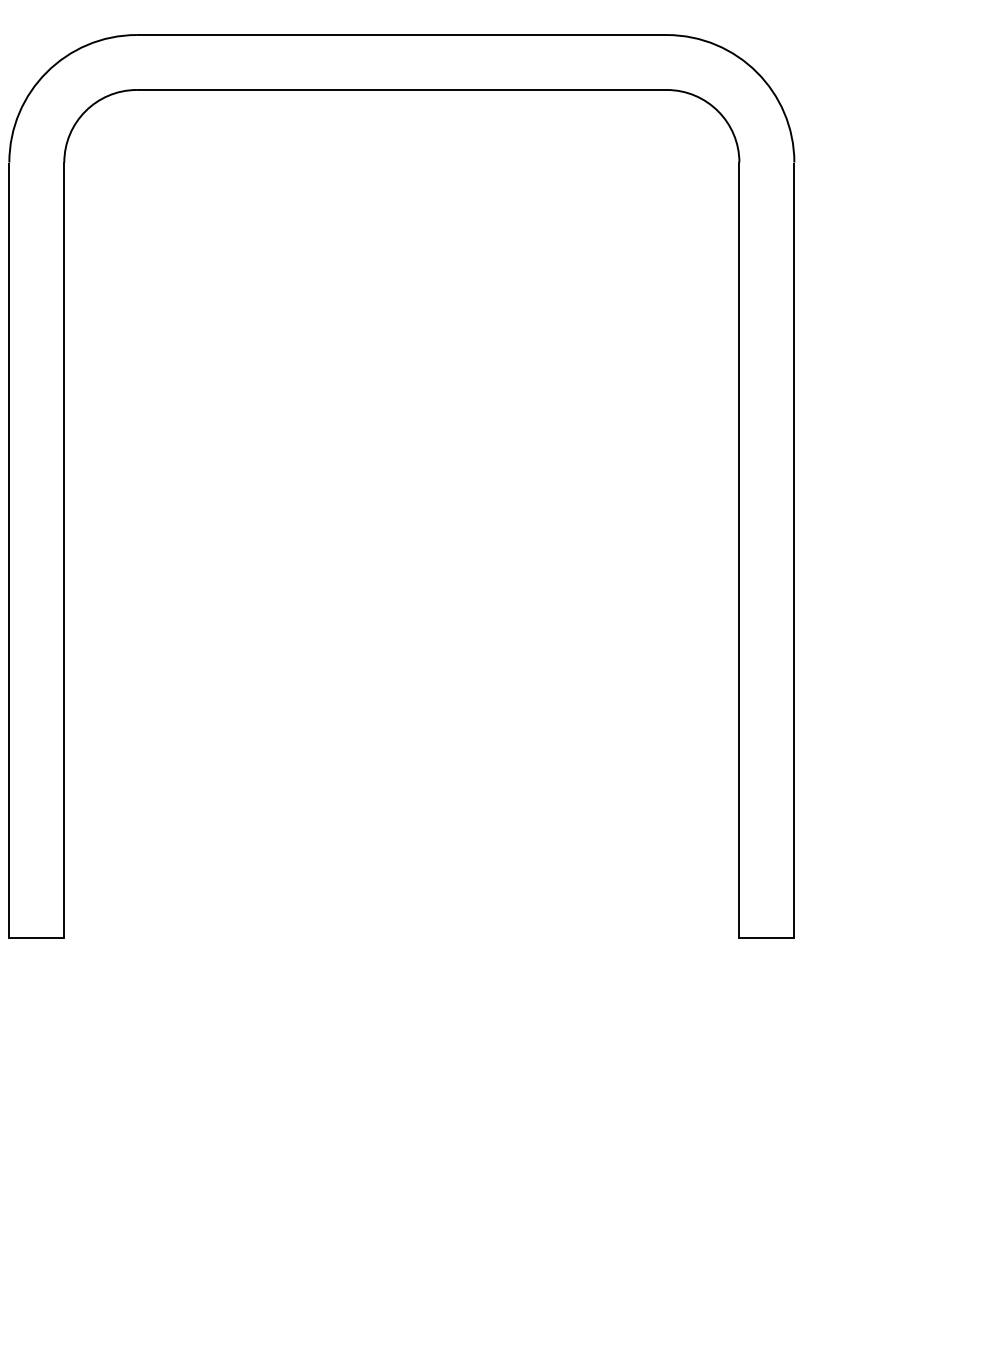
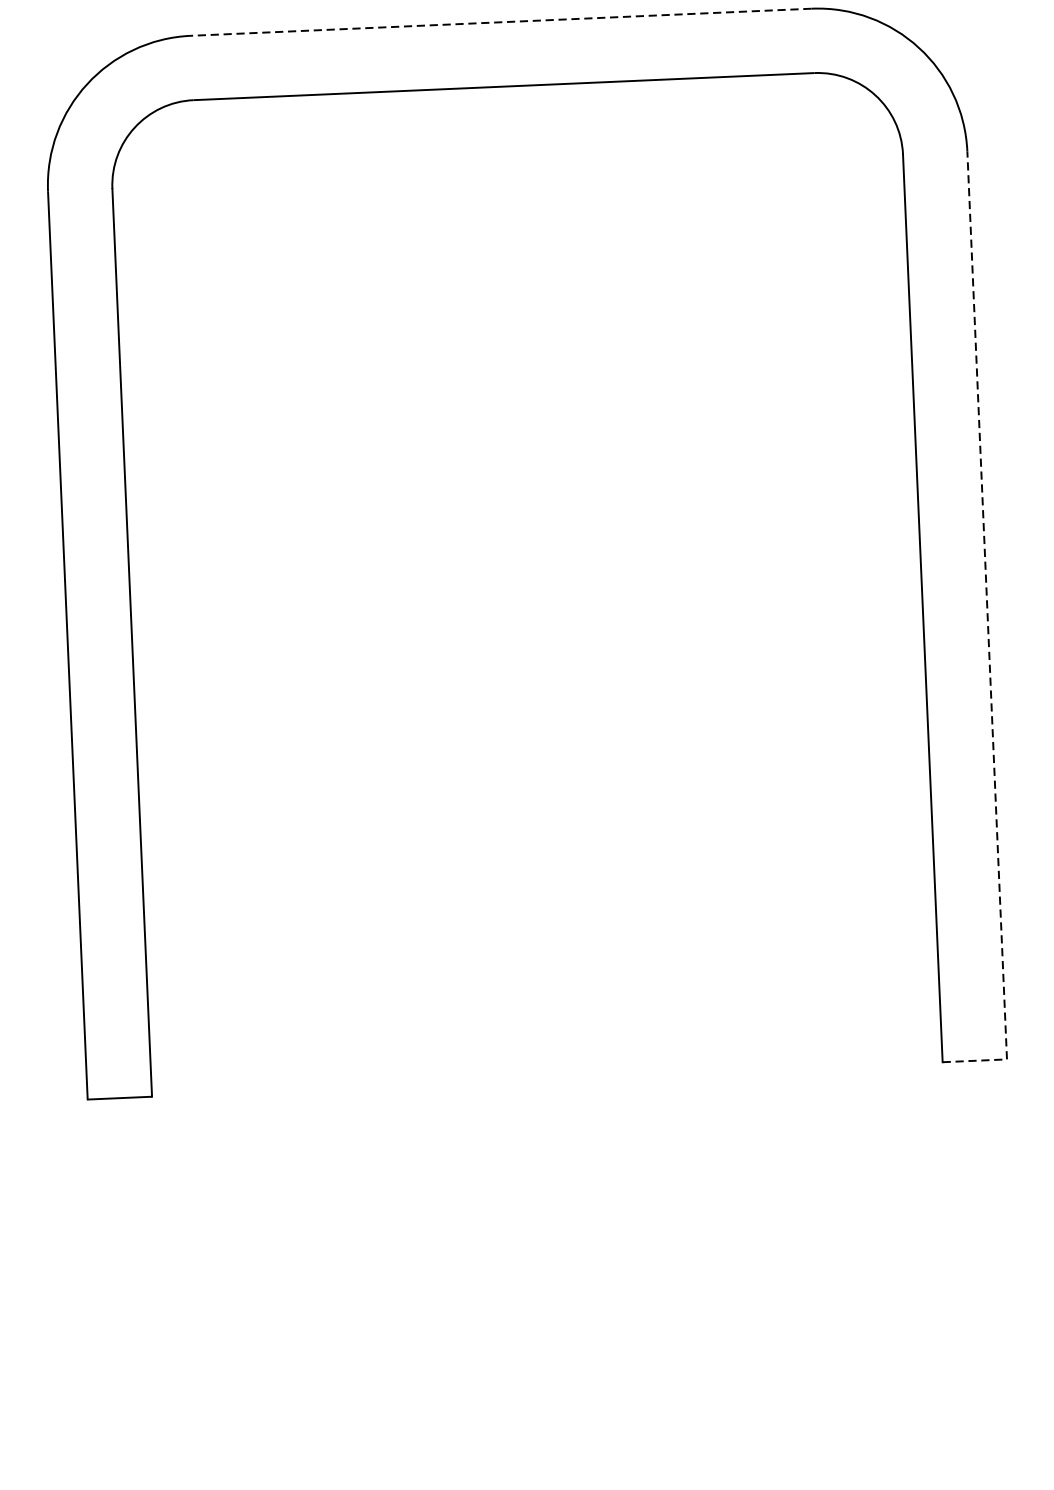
line: (401, 35) -> (500, 22), solid -> dashed
line: (794, 578) -> (988, 638), solid -> dashed

